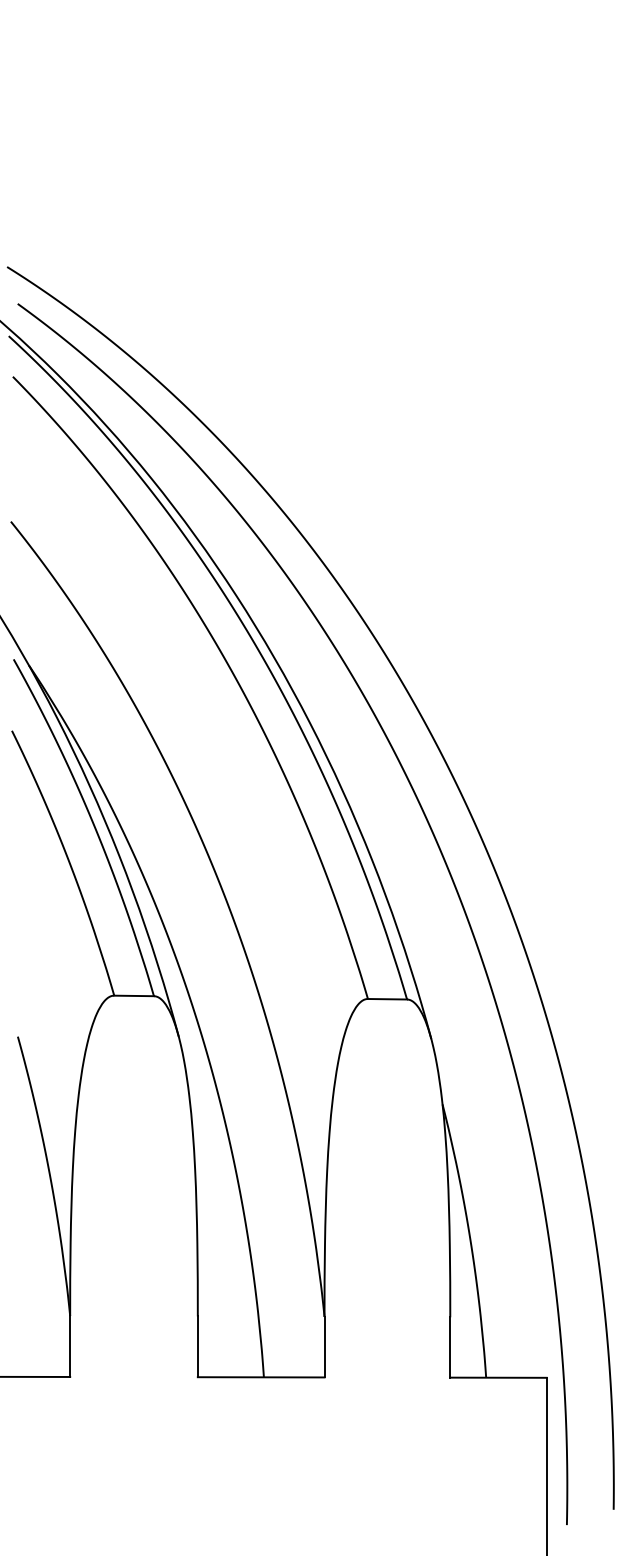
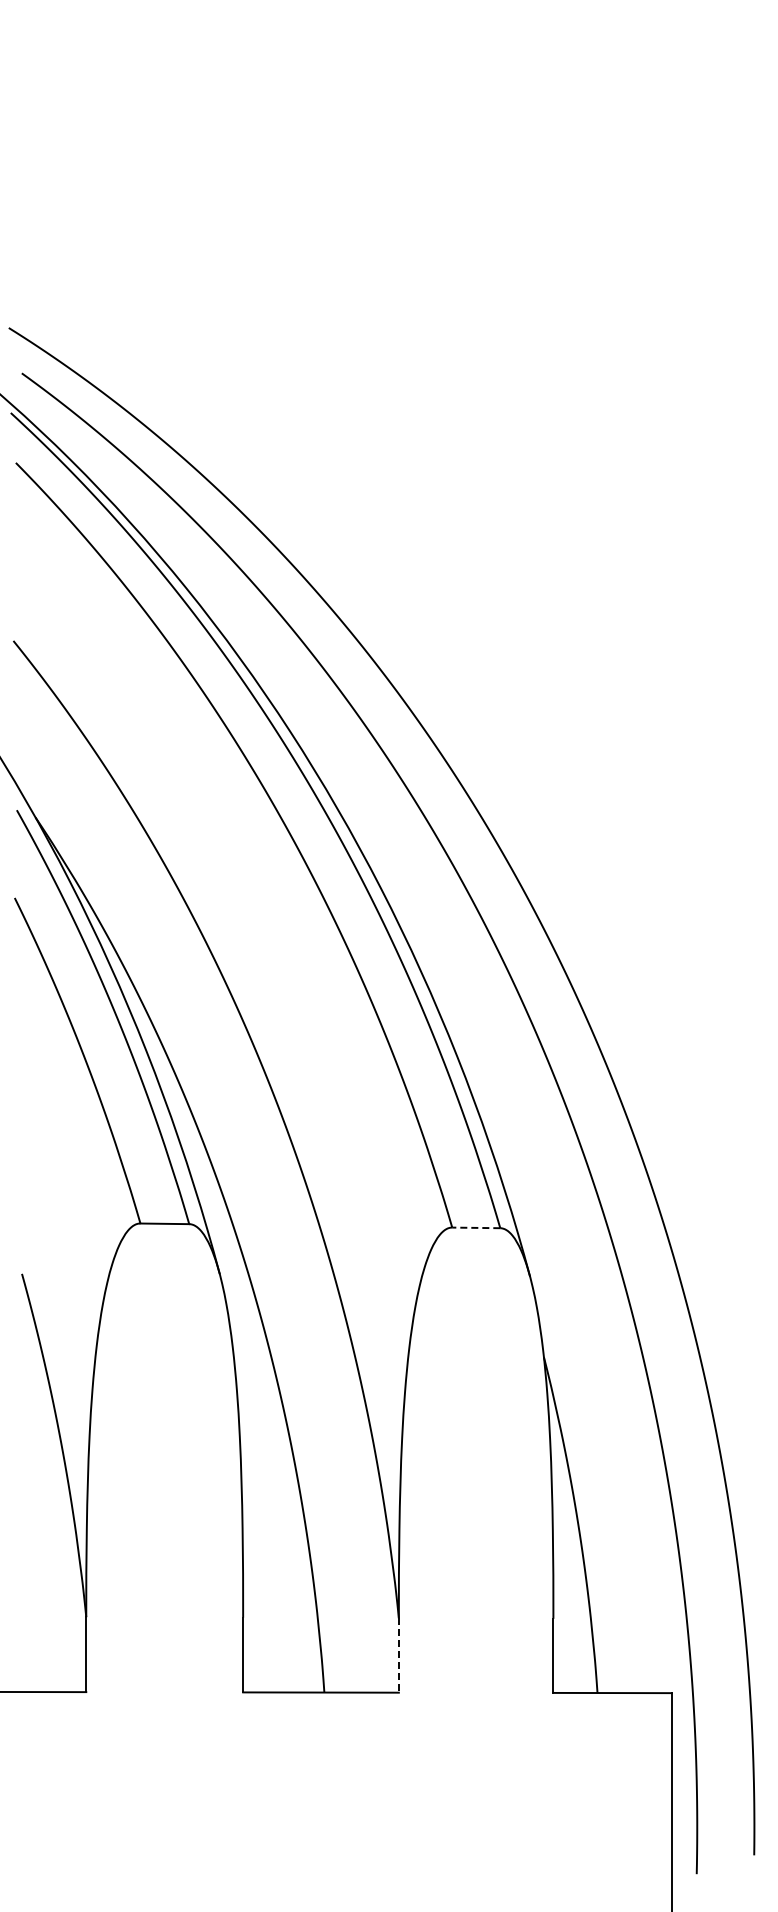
line: (386, 998) -> (475, 1227), solid -> dashed
line: (324, 1347) -> (398, 1655), solid -> dashed

